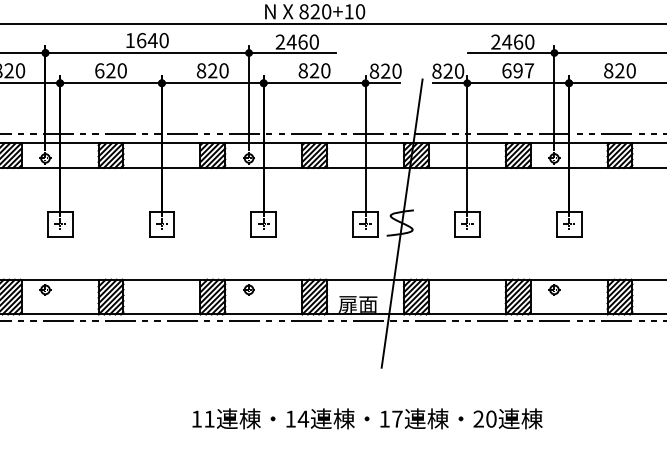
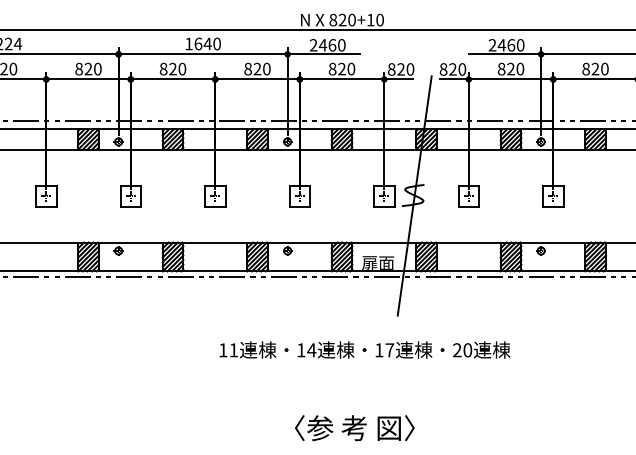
text: (99, 70) -> (163, 68), 620 -> 820
text: (517, 70) -> (510, 68), 697 -> 820
text: (366, 418) -> (364, 349), moved

